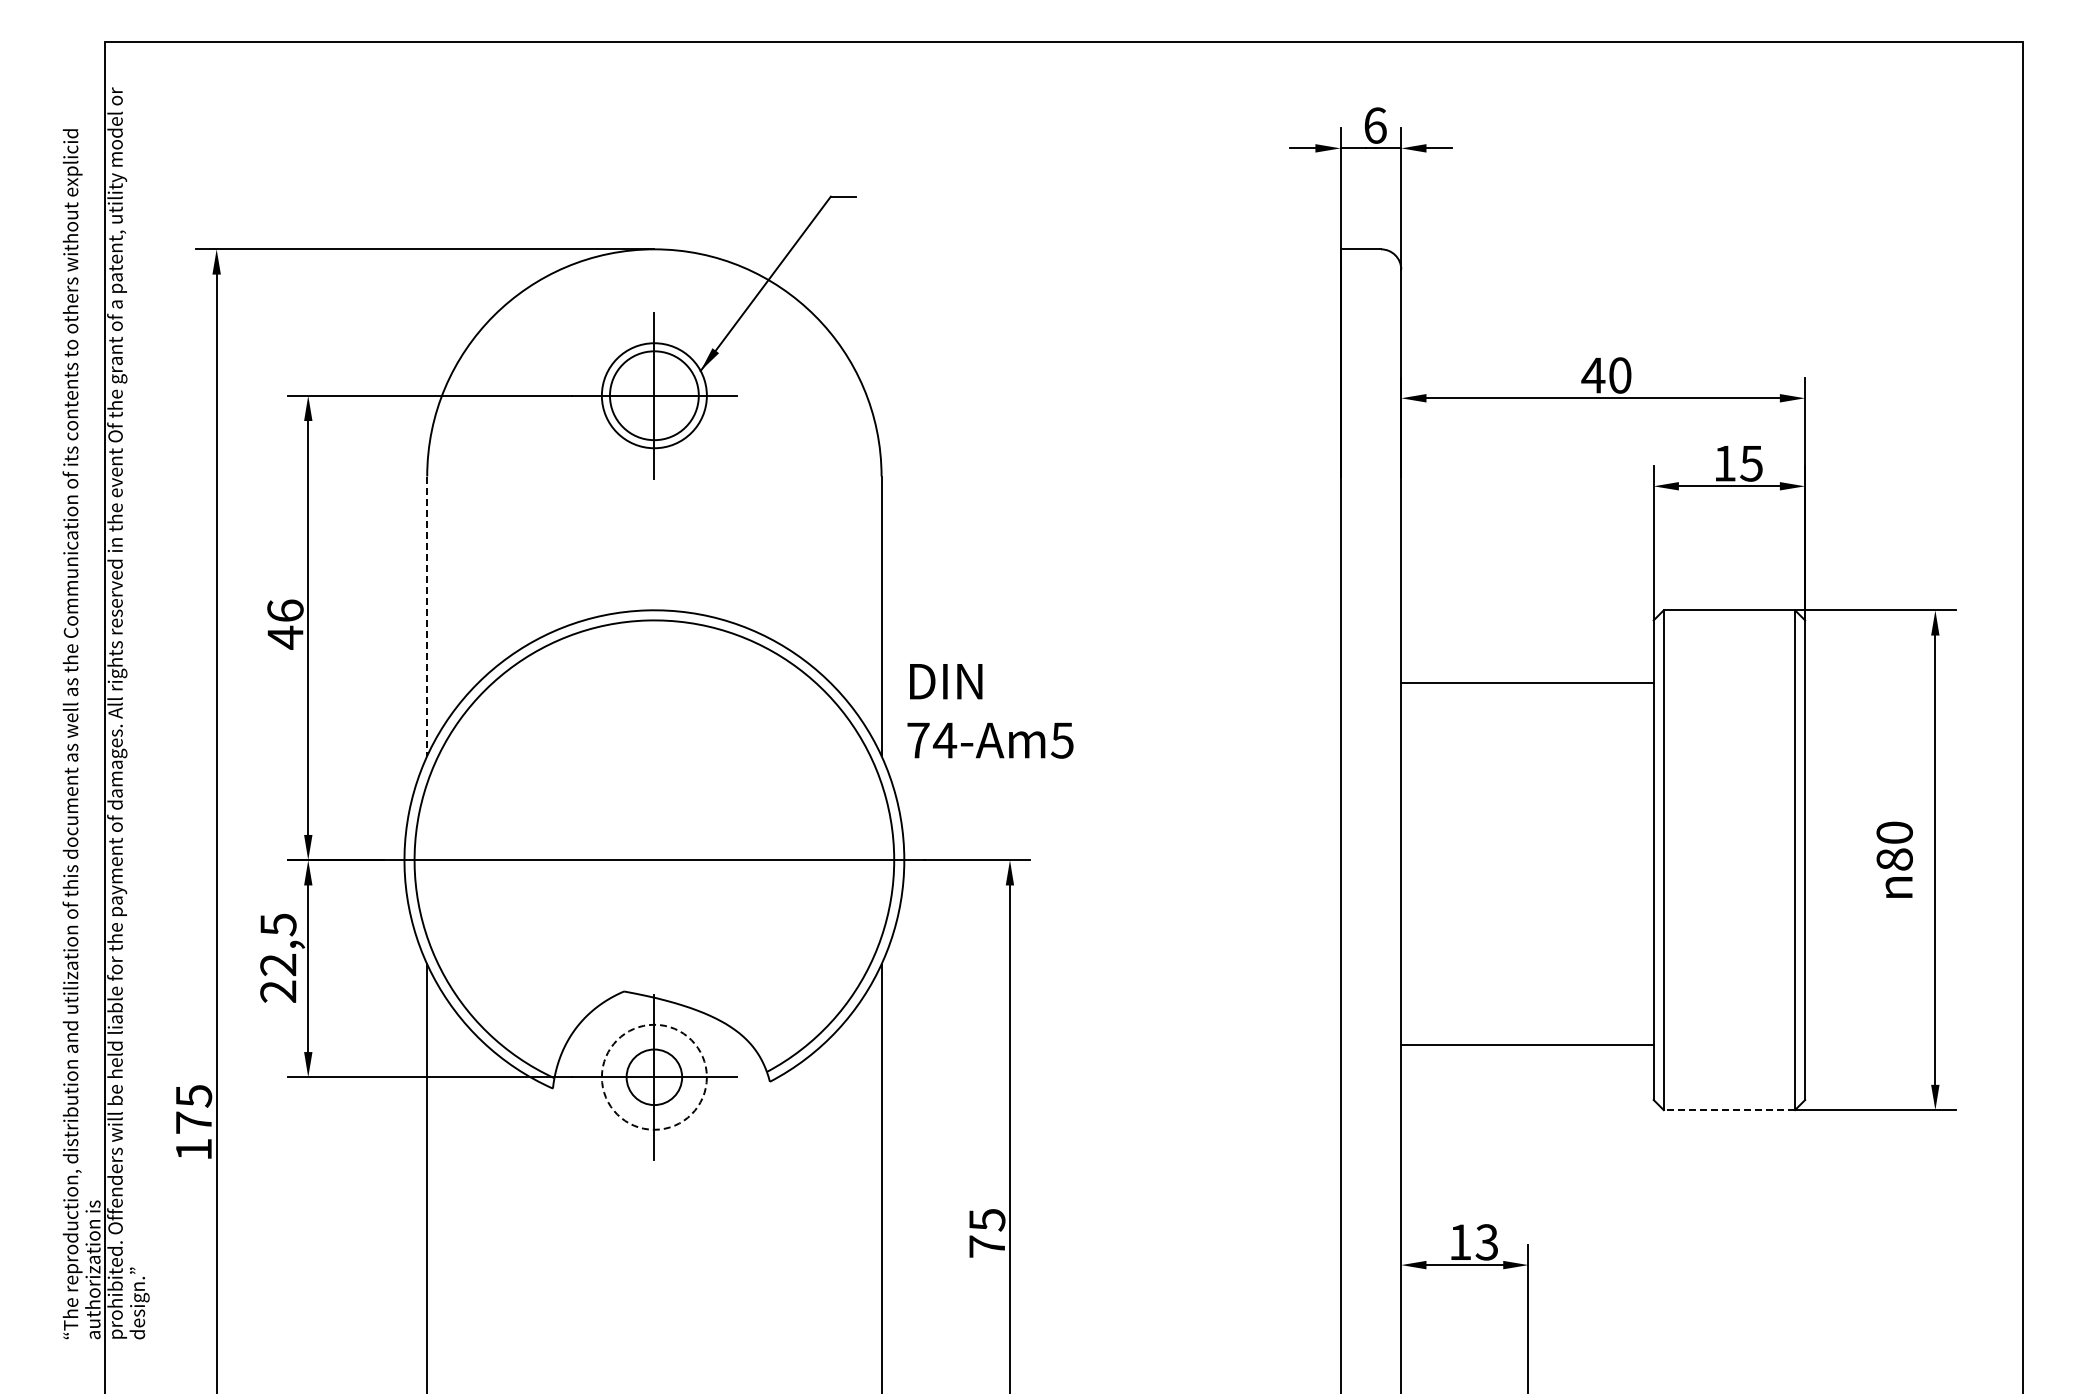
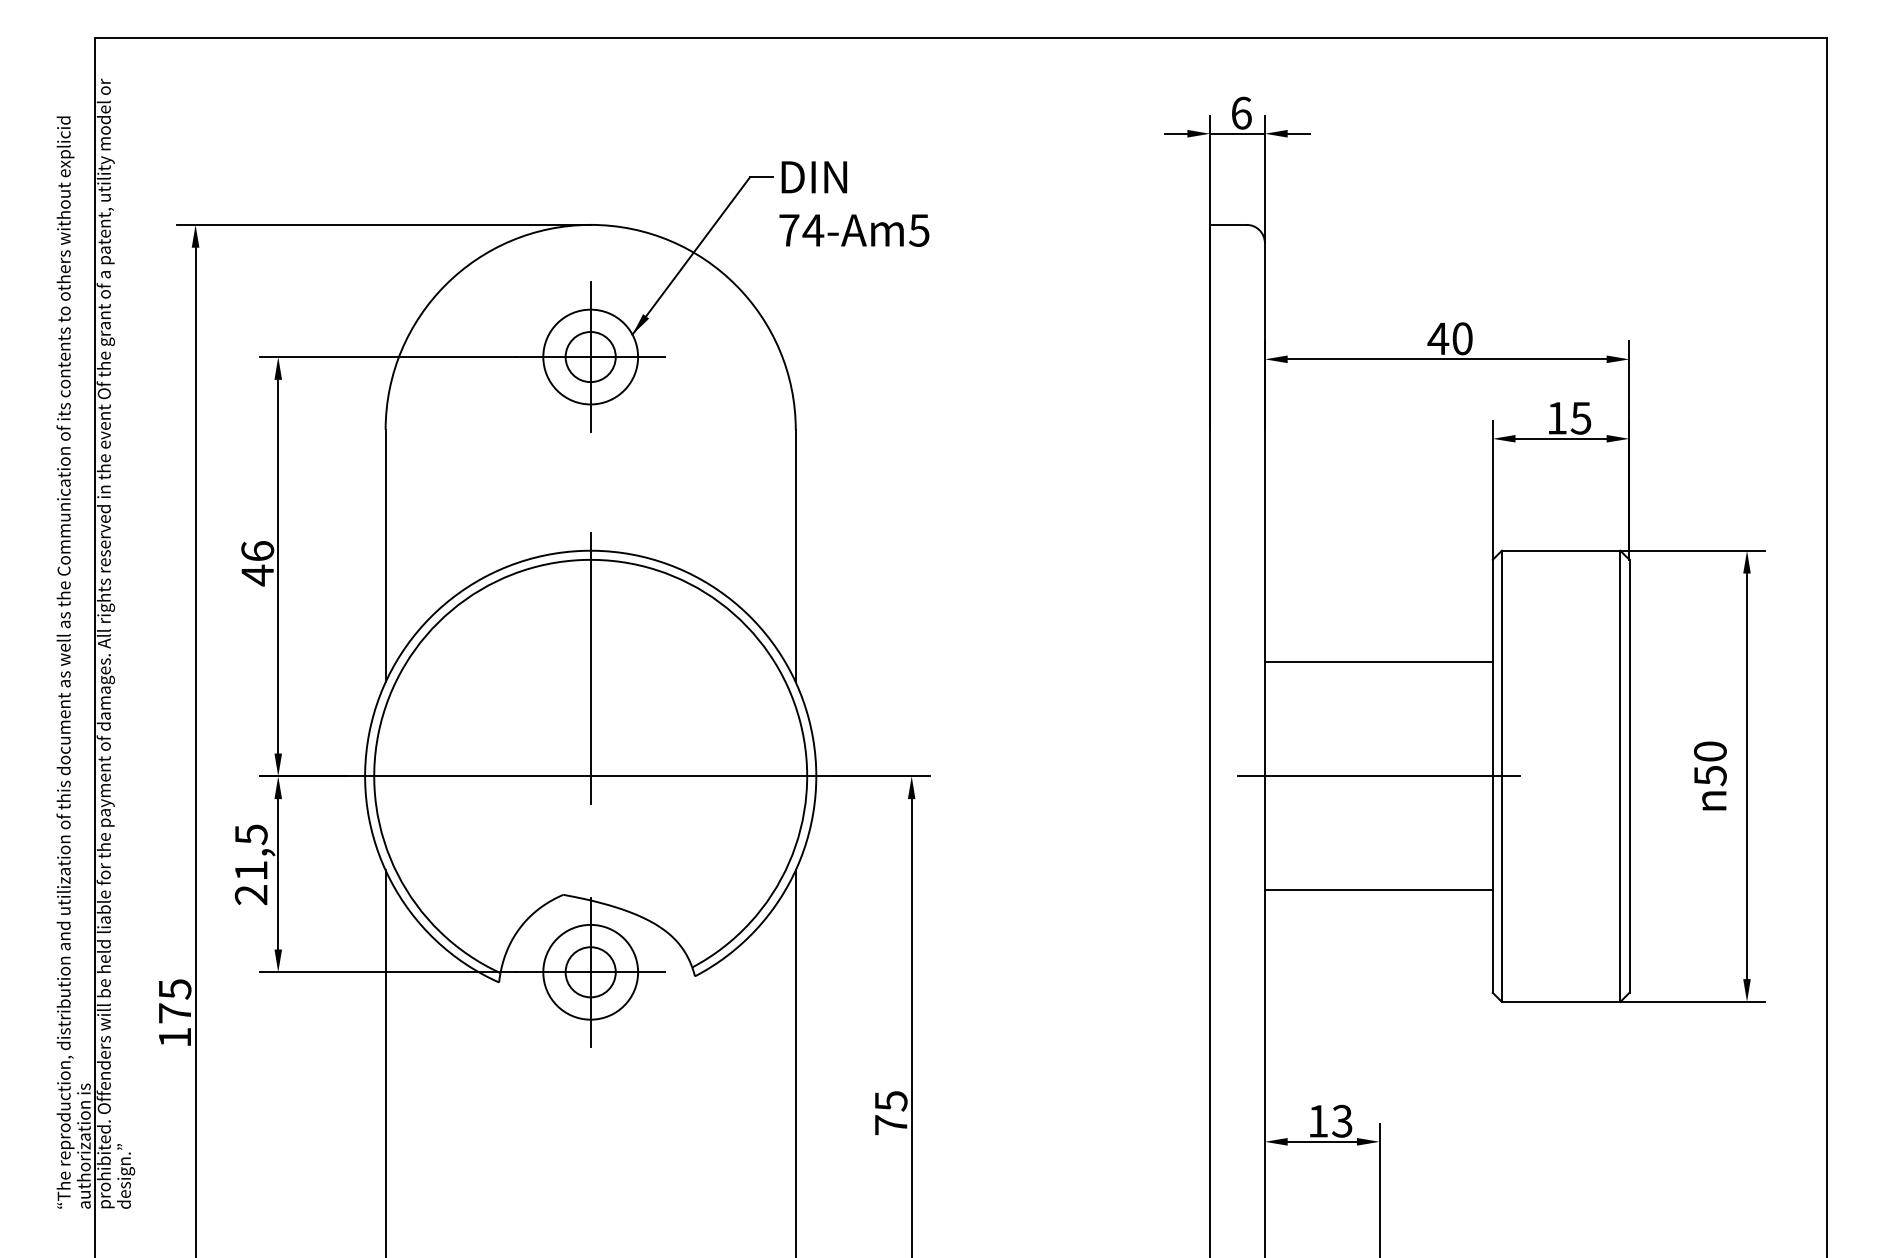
circle: (654, 395) -> (590, 356), size x0.62
line: (427, 616) -> (385, 556), dashed -> solid
line: (1527, 683) -> (1378, 662), moved
text: (990, 711) -> (854, 204), moved
line: (654, 740) -> (590, 668), added
text: (1894, 859) -> (1710, 775), 80 -> 50
line: (1526, 860) -> (1377, 776), added
text: (278, 964) -> (251, 870), 22,5 -> 21,5
line: (1527, 1045) -> (1378, 890), moved
circle: (653, 1076) -> (589, 971), dashed -> solid
line: (1729, 1110) -> (1561, 1002), dashed -> solid

